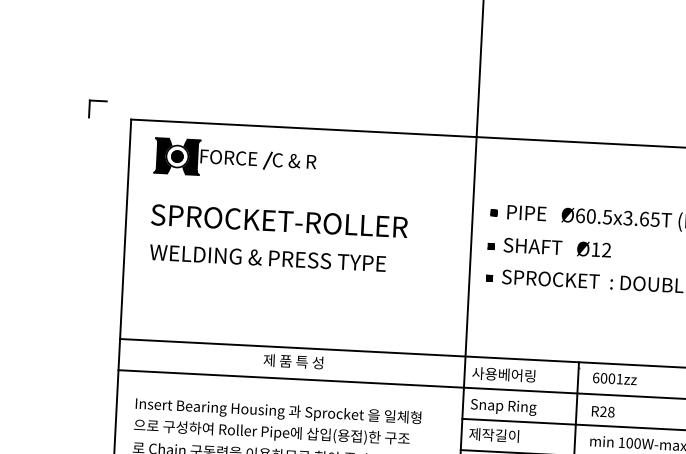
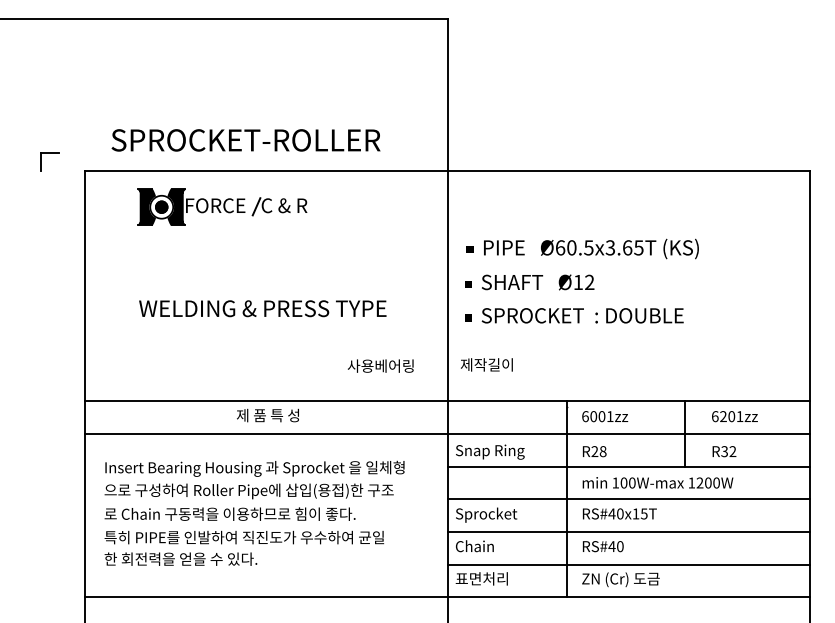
part: (235, 158) -> (222, 206), moved
text: (279, 221) -> (245, 140), moved
text: (267, 257) -> (262, 308), moved
text: (503, 374) -> (380, 365), moved
text: (493, 434) -> (486, 364), moved

